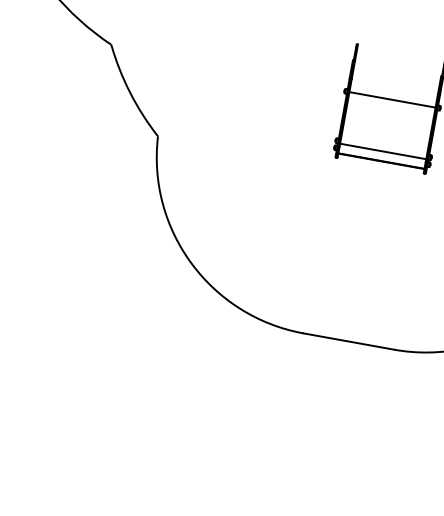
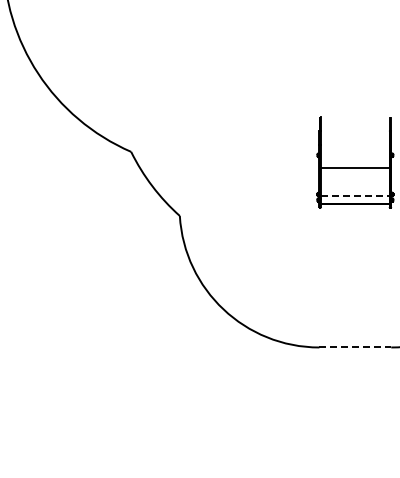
line: (392, 100) -> (355, 168), moved
line: (383, 151) -> (355, 196), solid -> dashed
line: (349, 341) -> (355, 347), solid -> dashed

